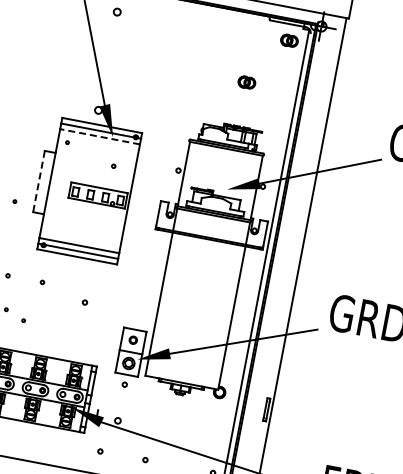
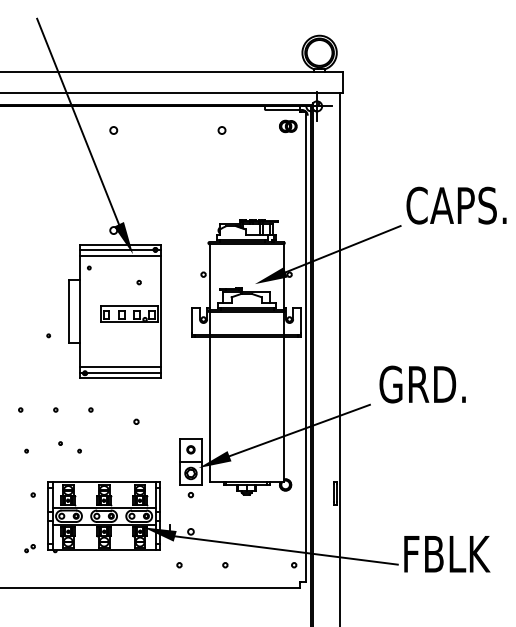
circle: (223, 32) -> (221, 130), added
part: (247, 82) -> (254, 175), removed
line: (100, 137) -> (120, 256), dashed -> solid
line: (38, 182) -> (68, 312), dashed -> solid

